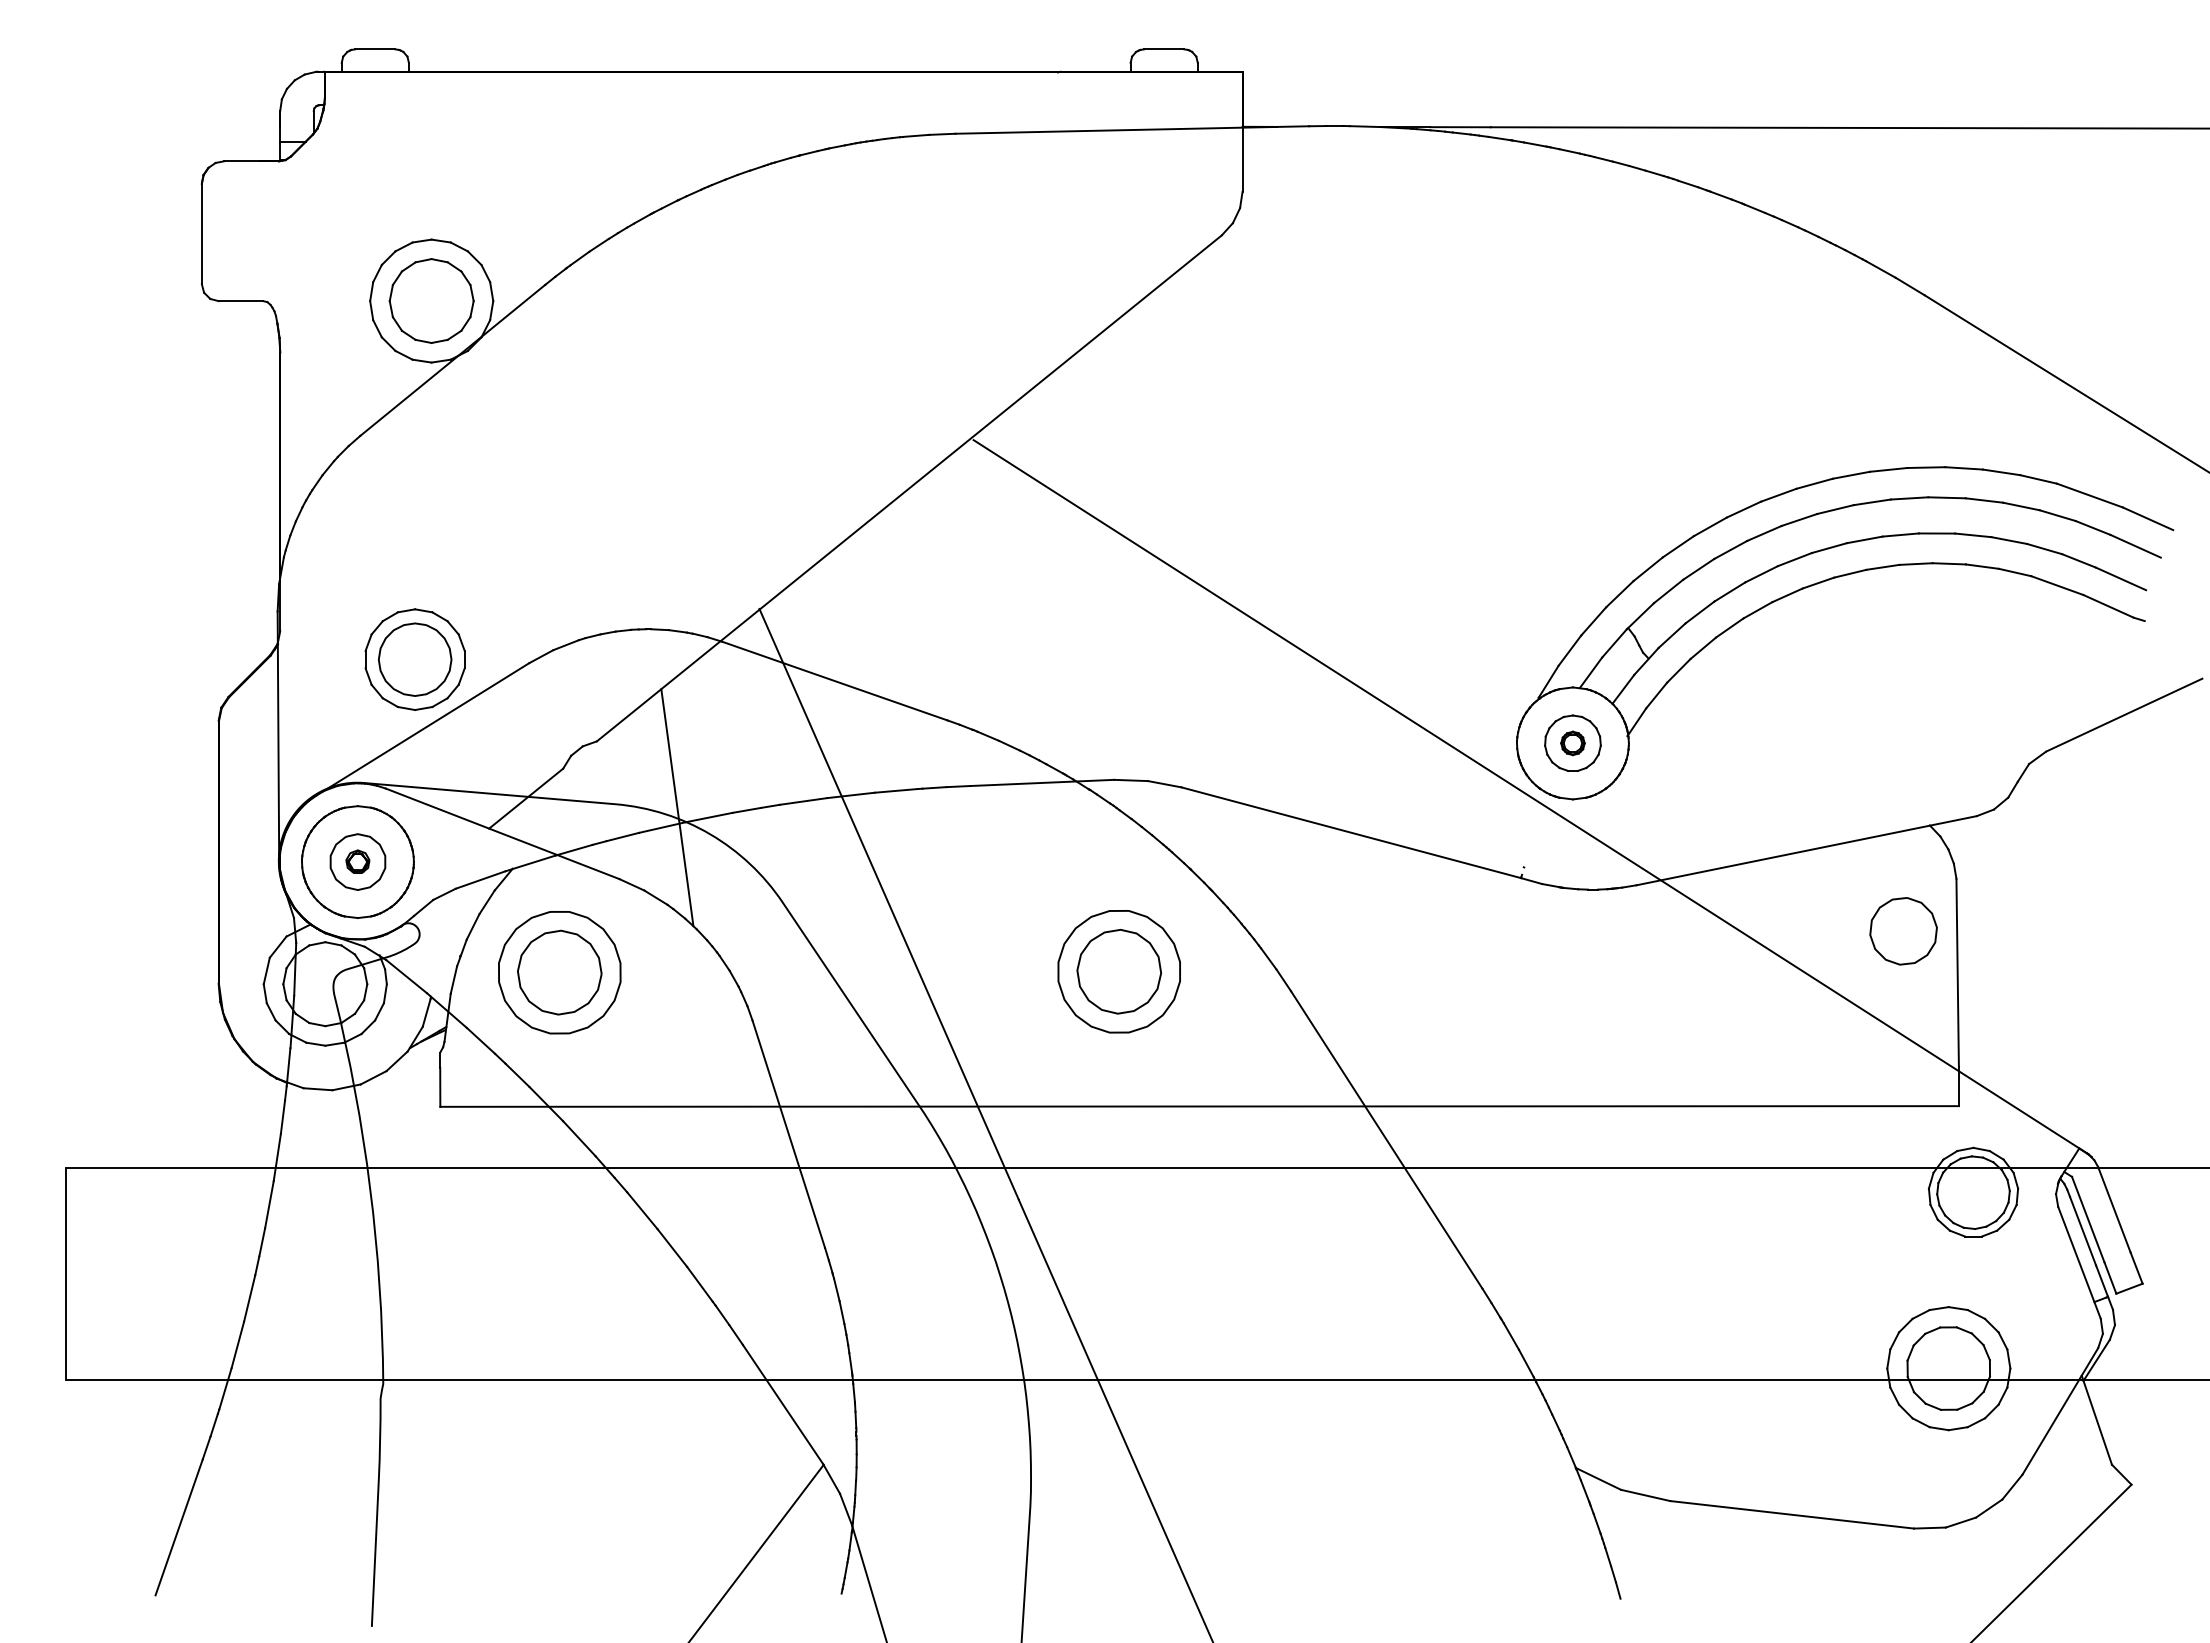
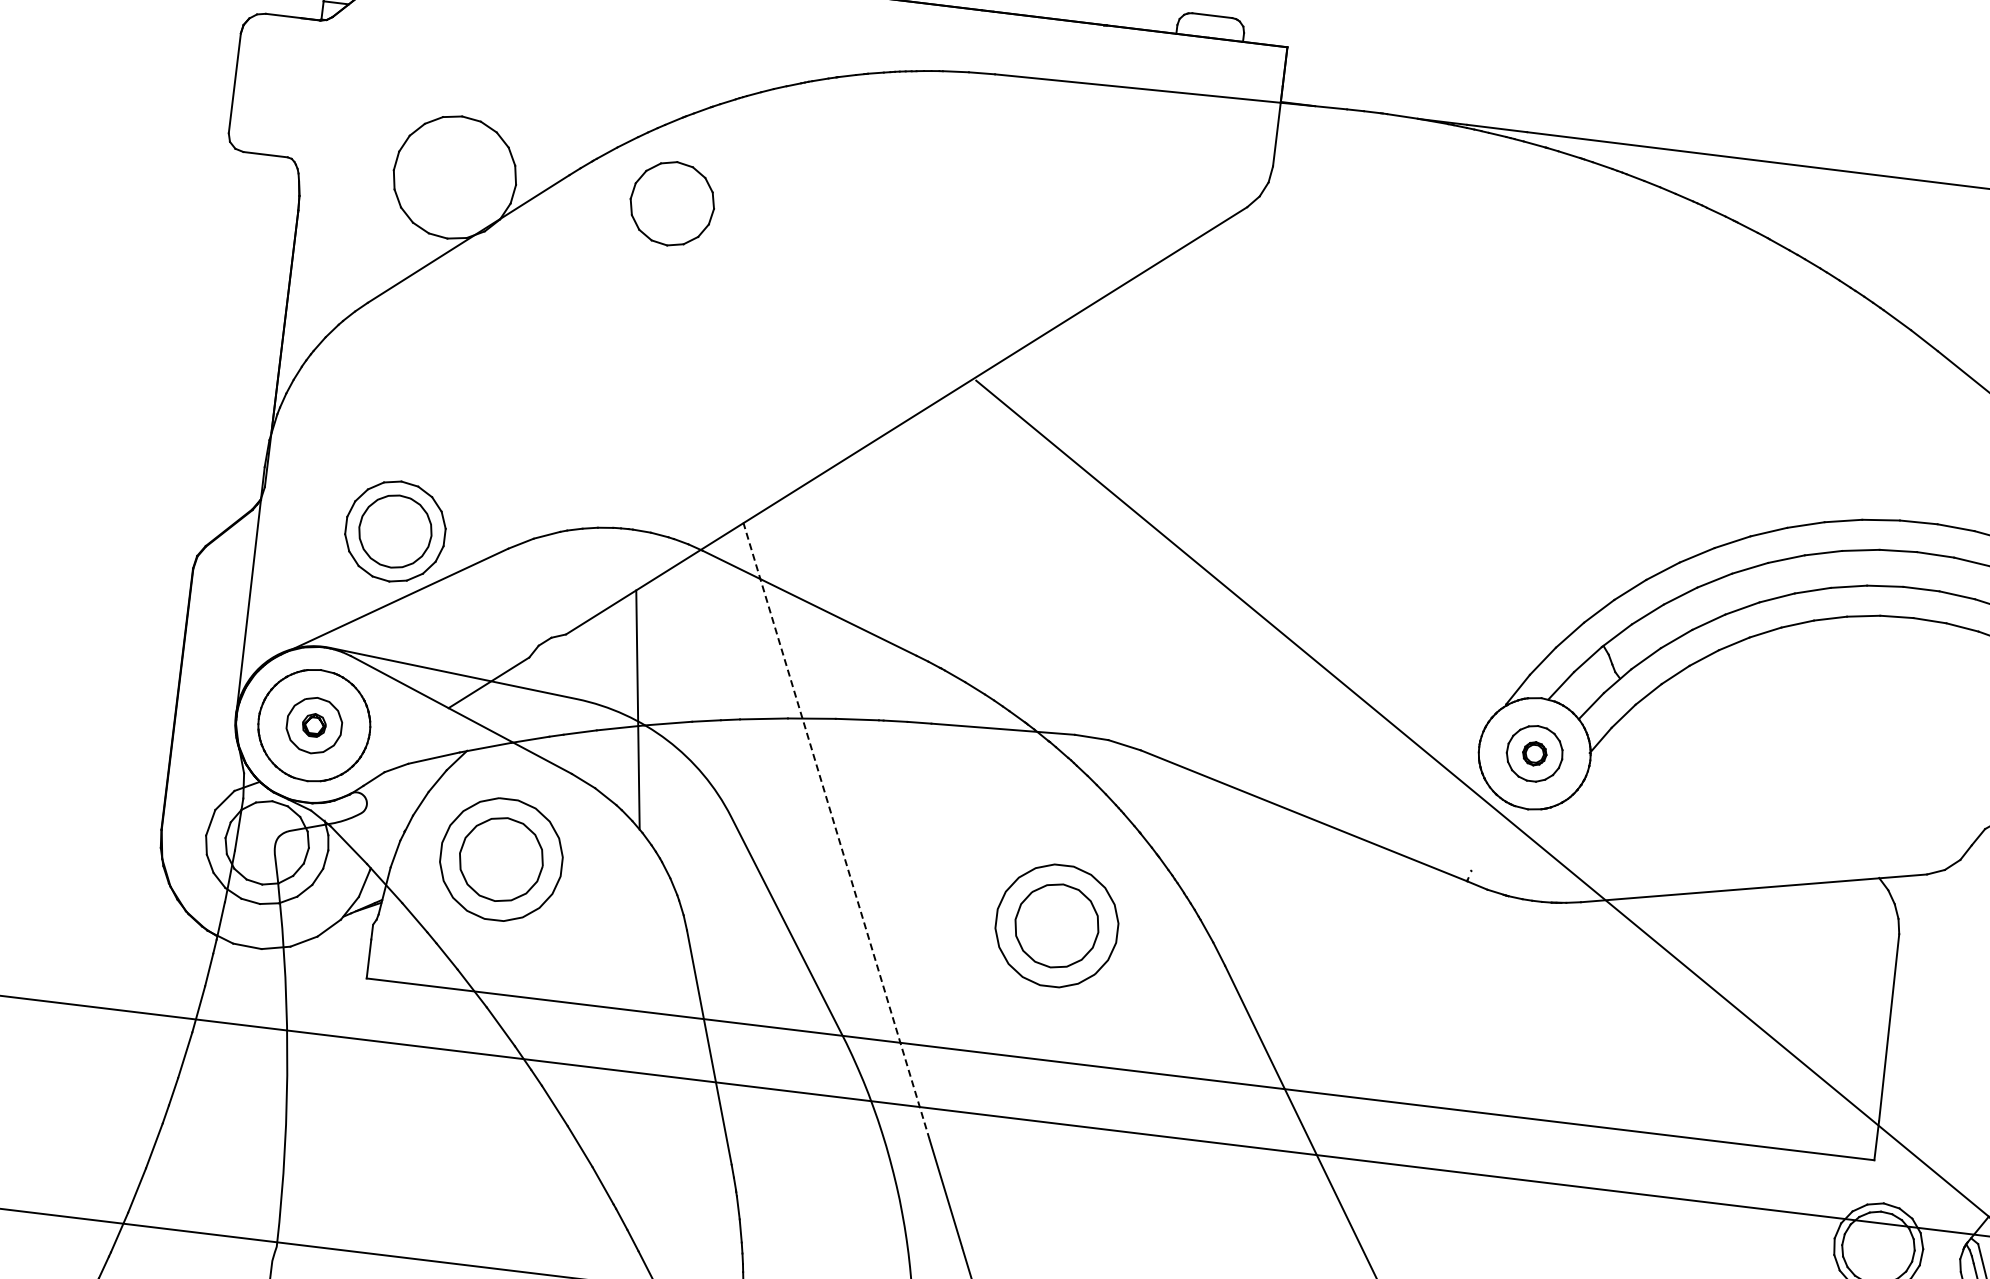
part: (431, 300) -> (672, 203), moved
line: (888, 903) -> (836, 830), solid -> dashed
part: (1903, 931) -> (1840, 980), removed

